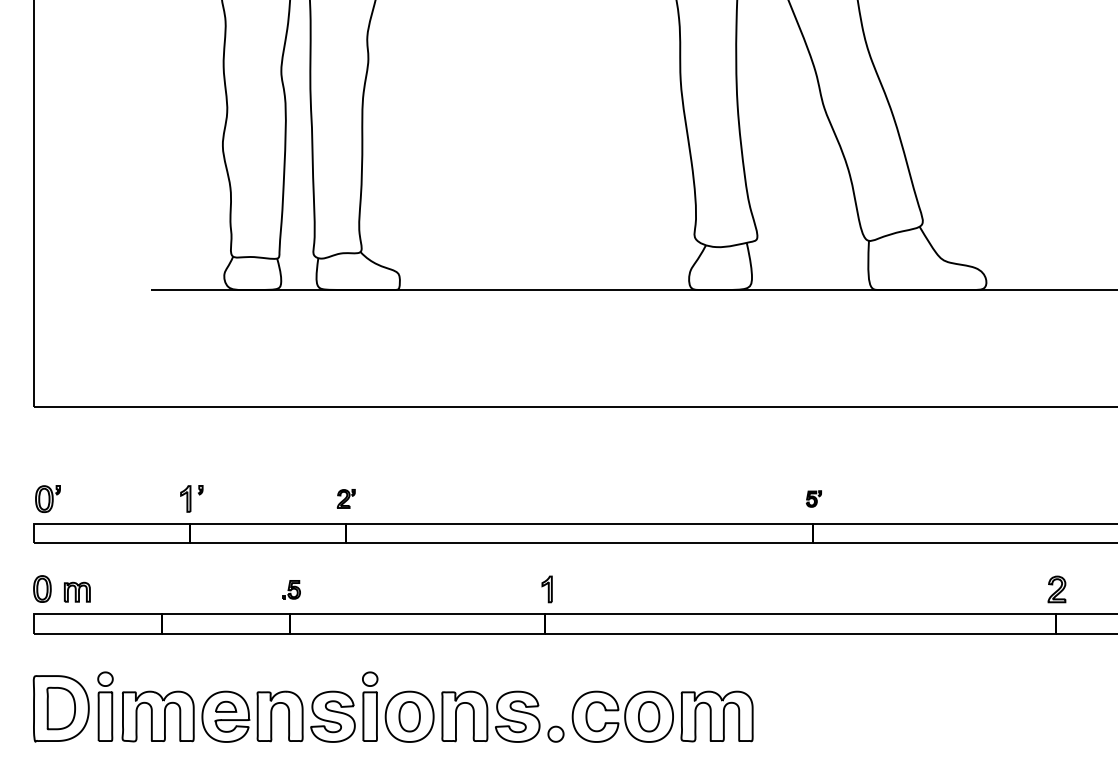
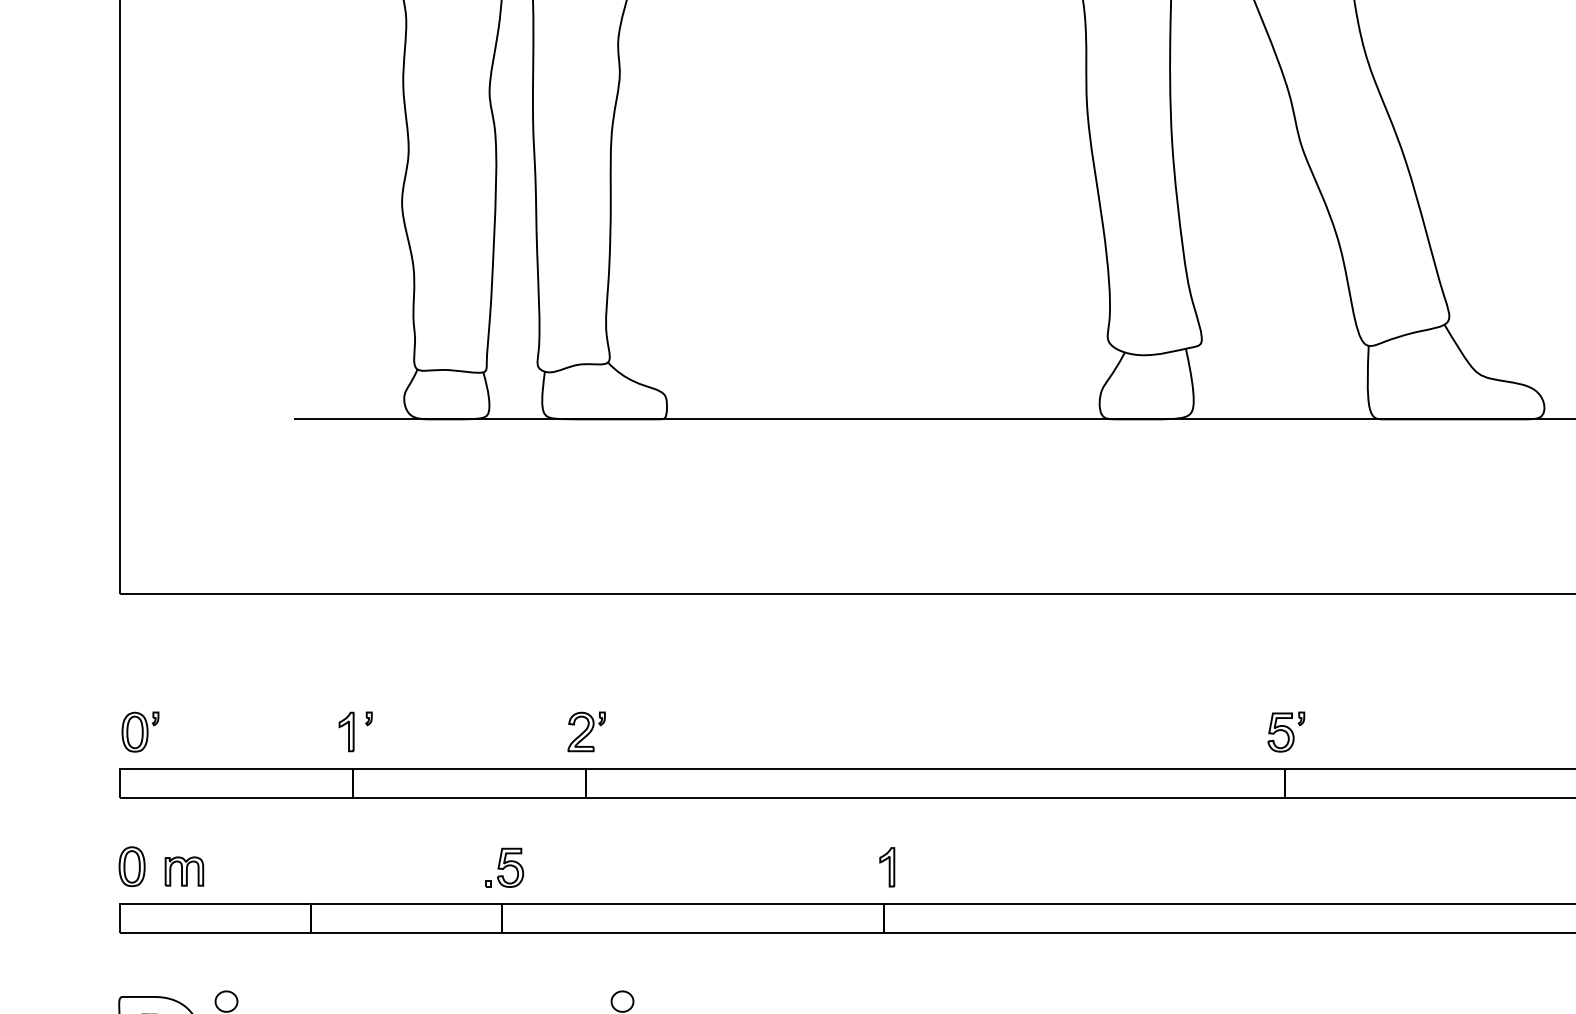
part: (346, 498) -> (587, 731), size x1.43
part: (813, 498) -> (1285, 731), size x1.67
part: (291, 589) -> (504, 867), size x1.43

